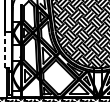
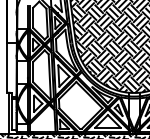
line: (5, 49) -> (7, 67), dashed -> solid

